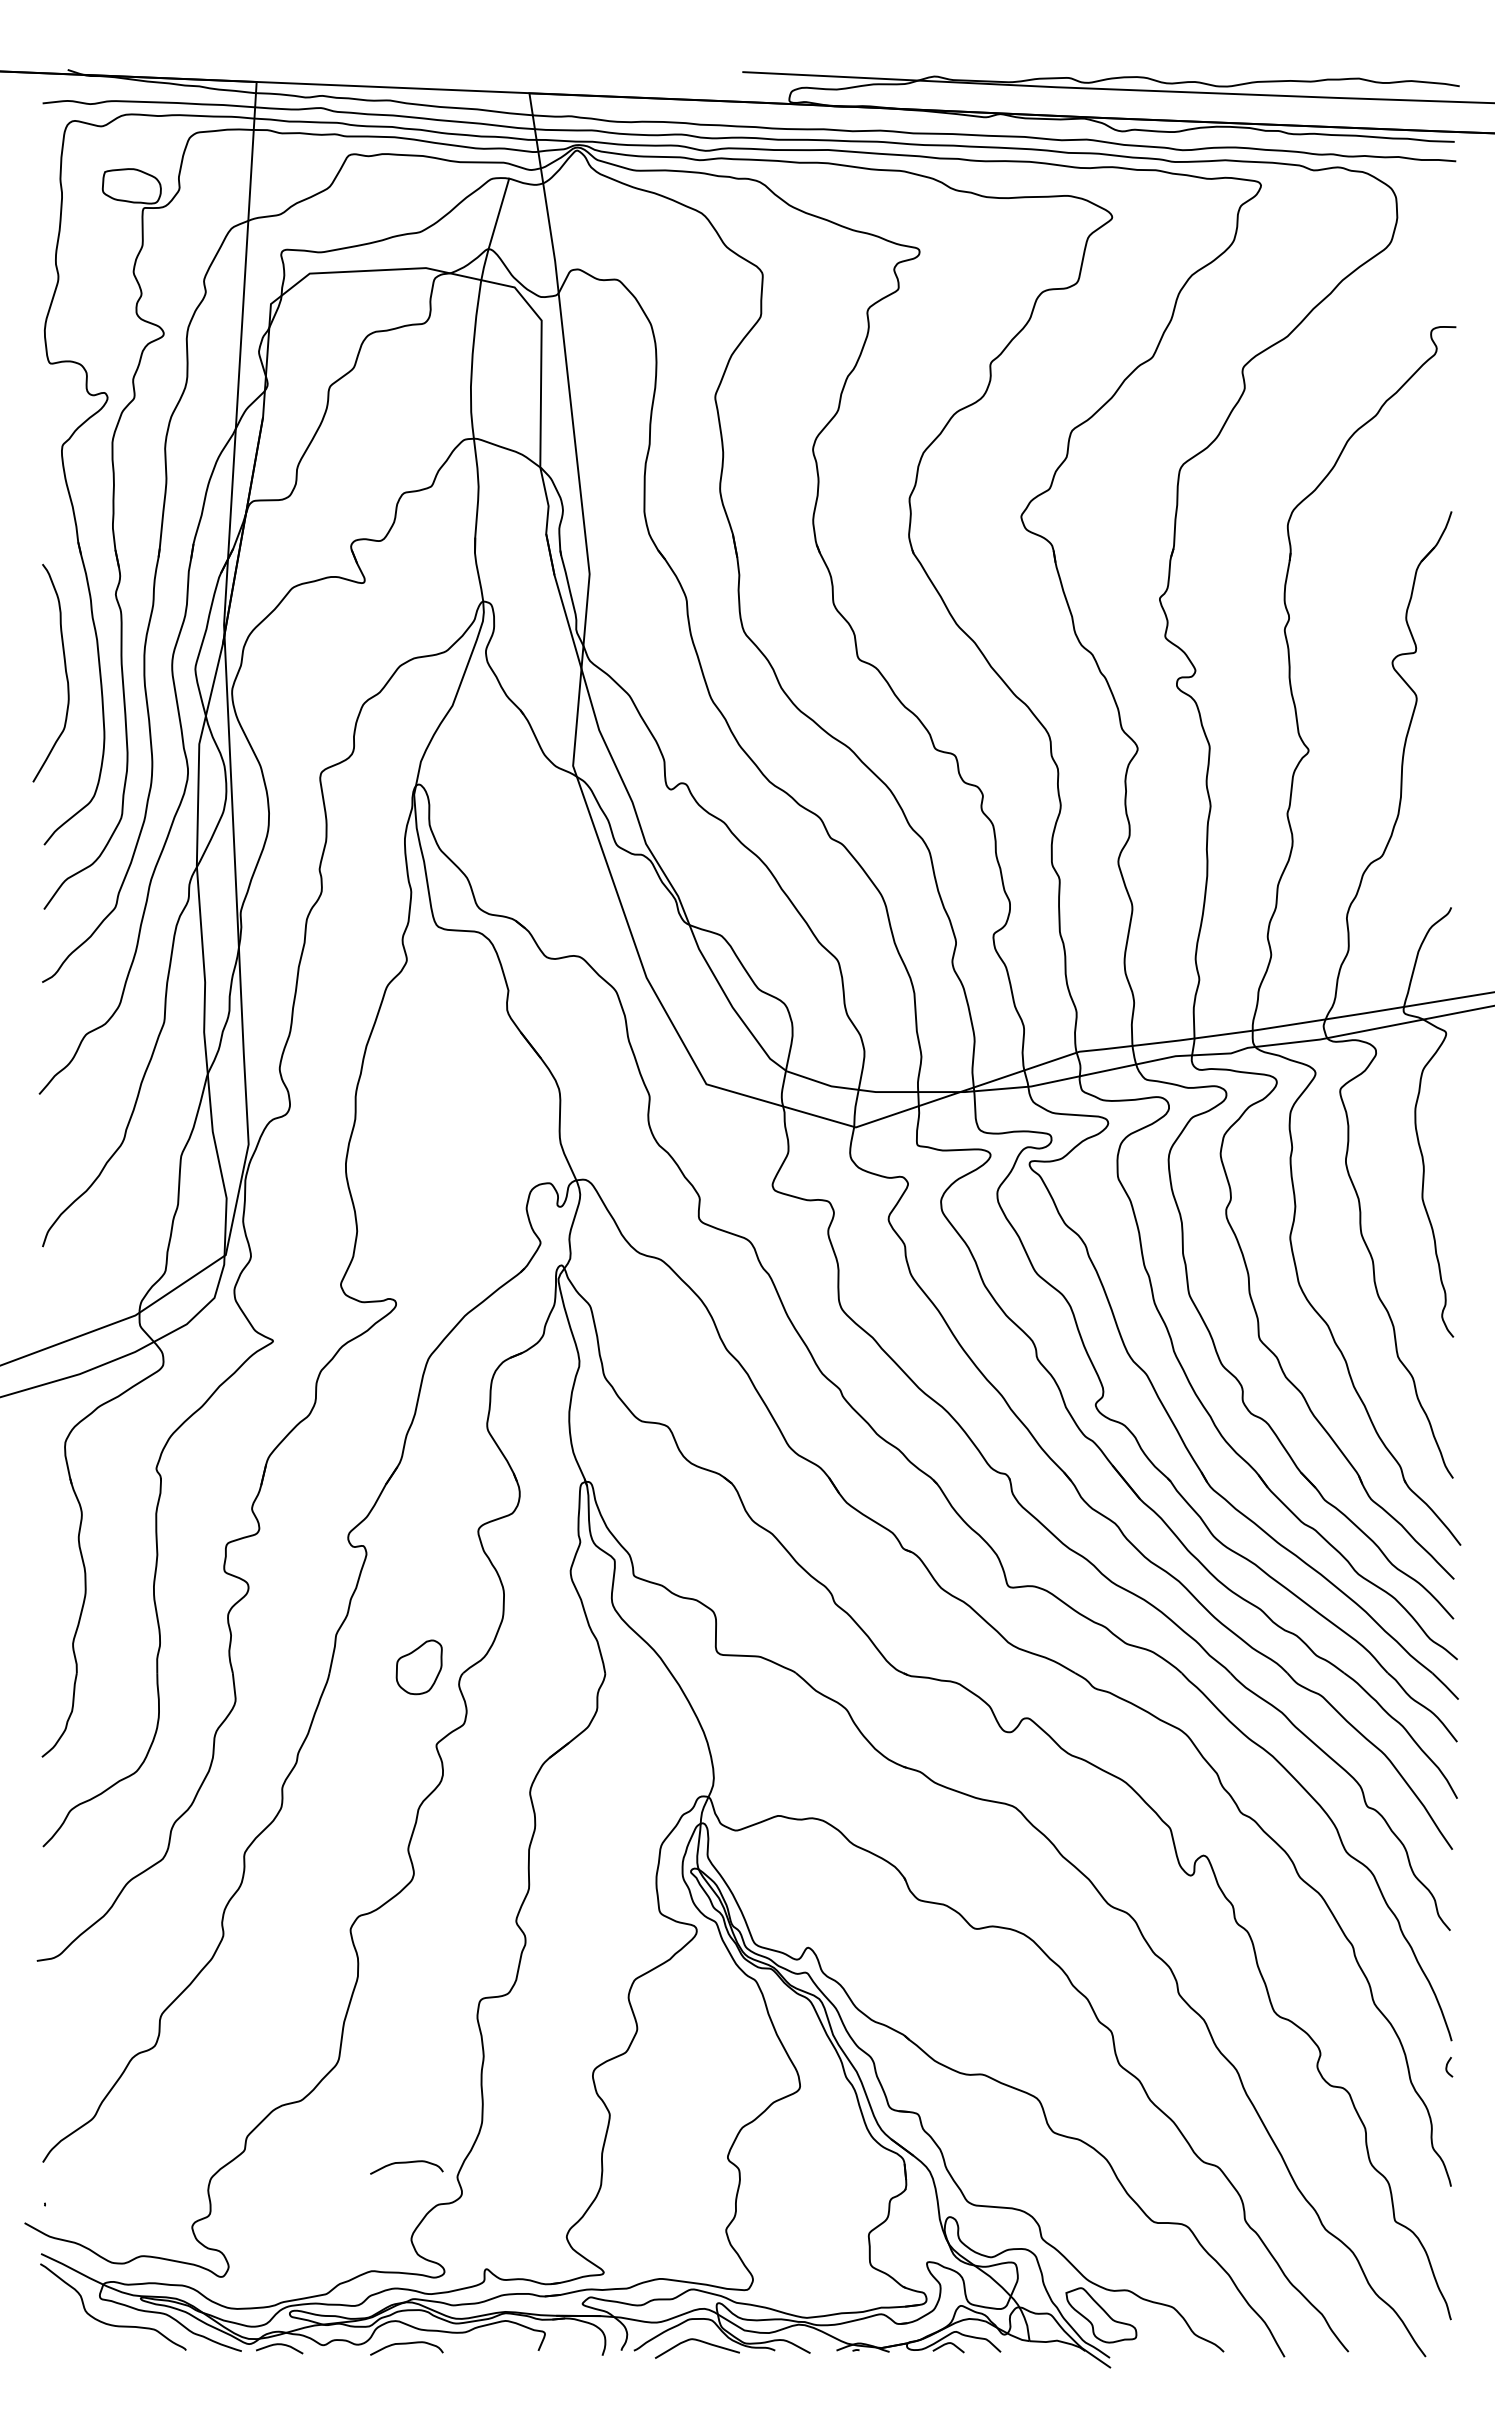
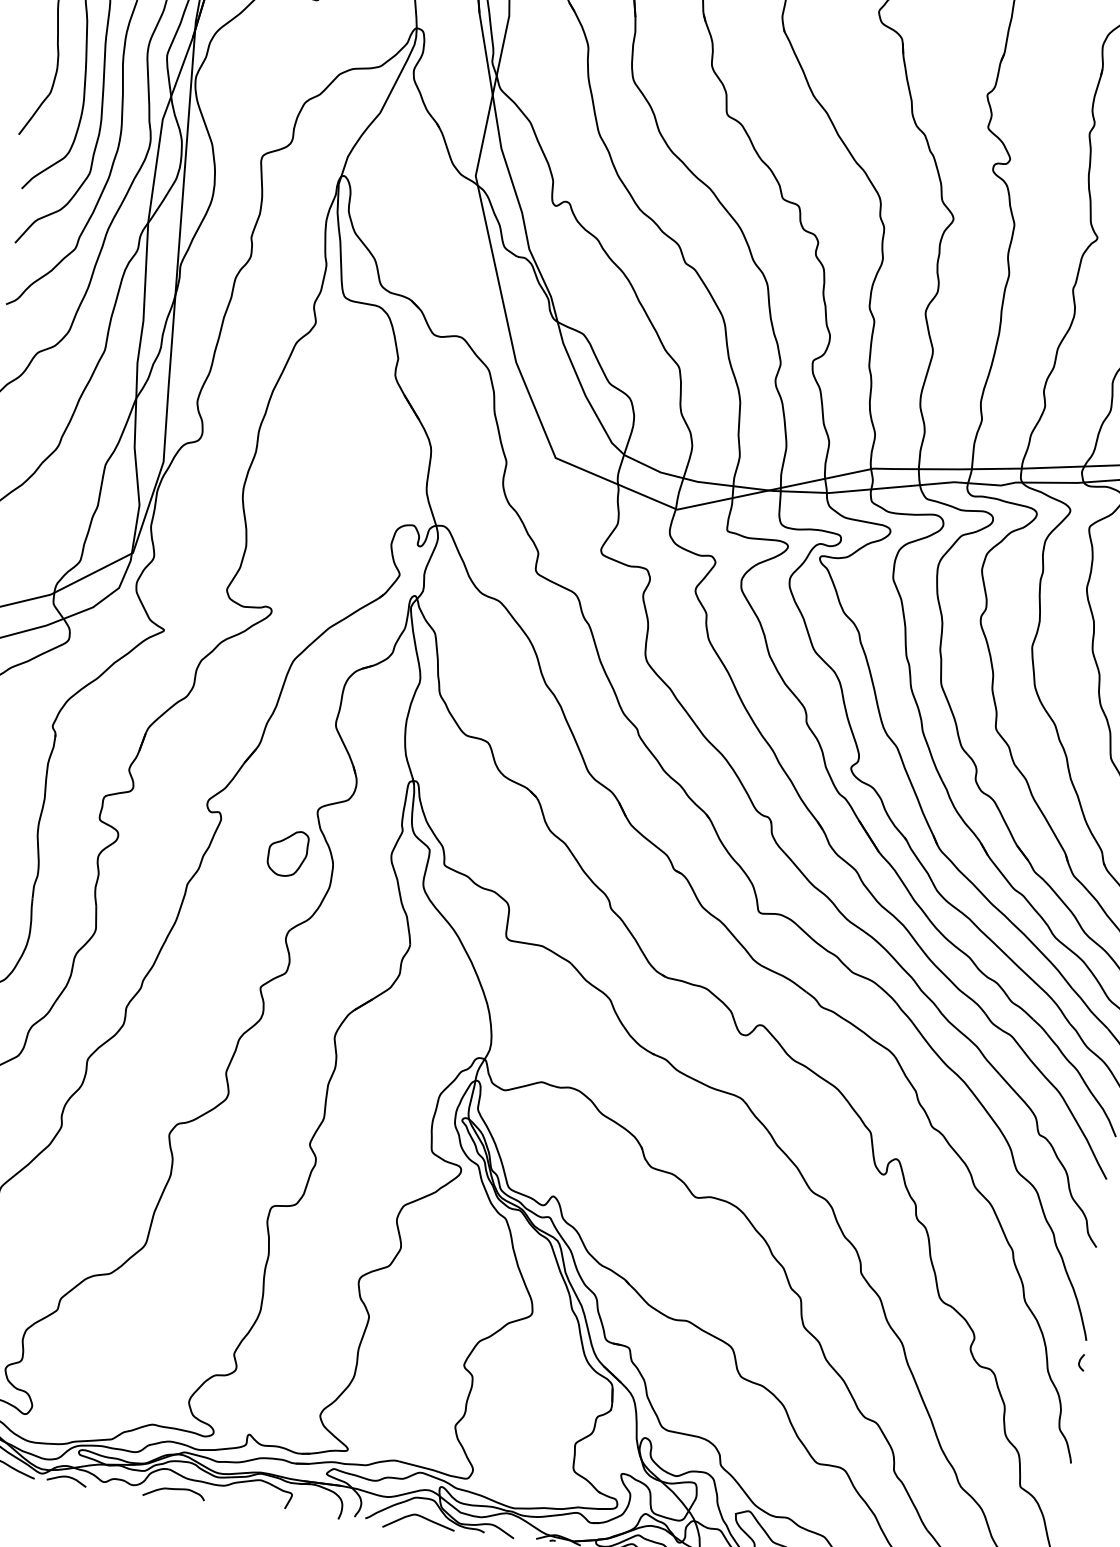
part: (418, 1667) -> (287, 853), moved
curve: (406, 2163) -> (192, 1337), removed

